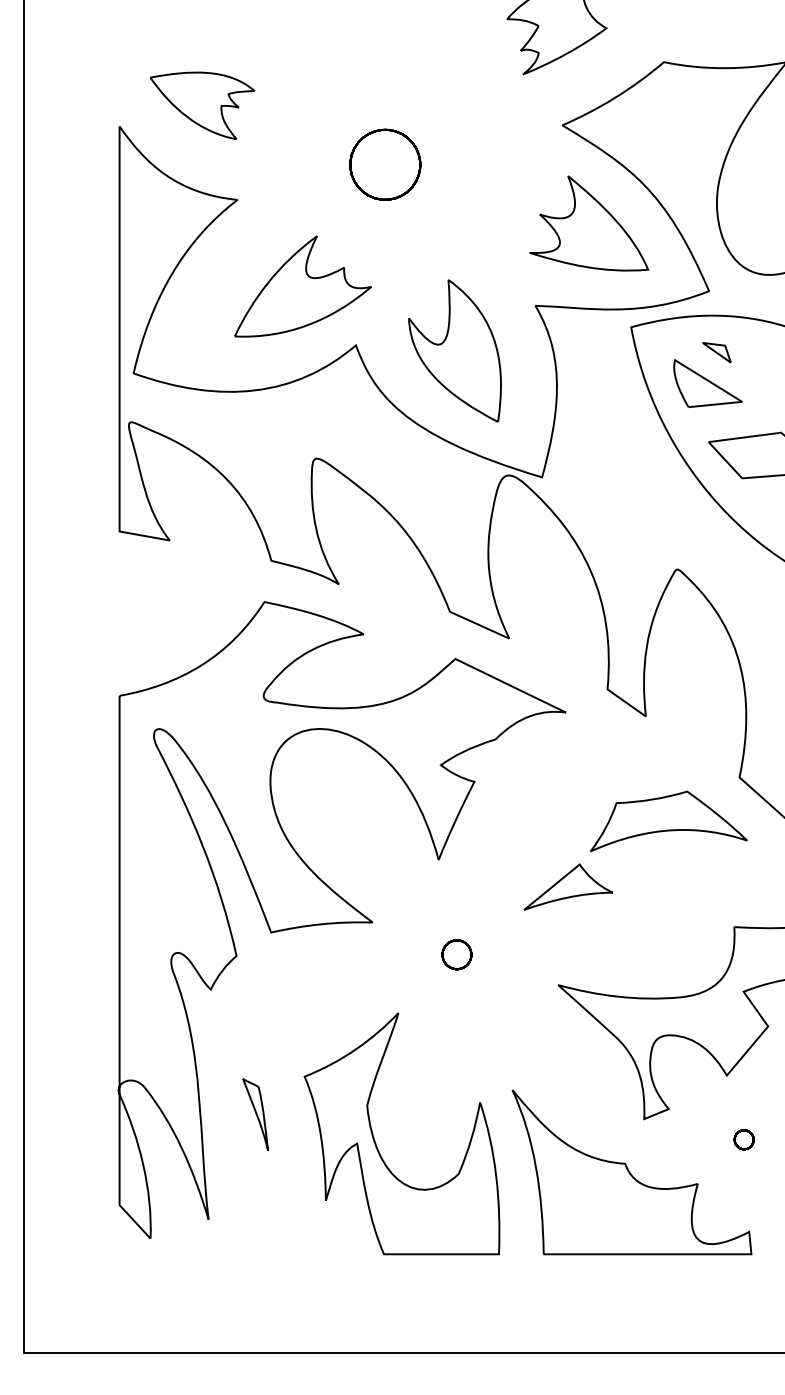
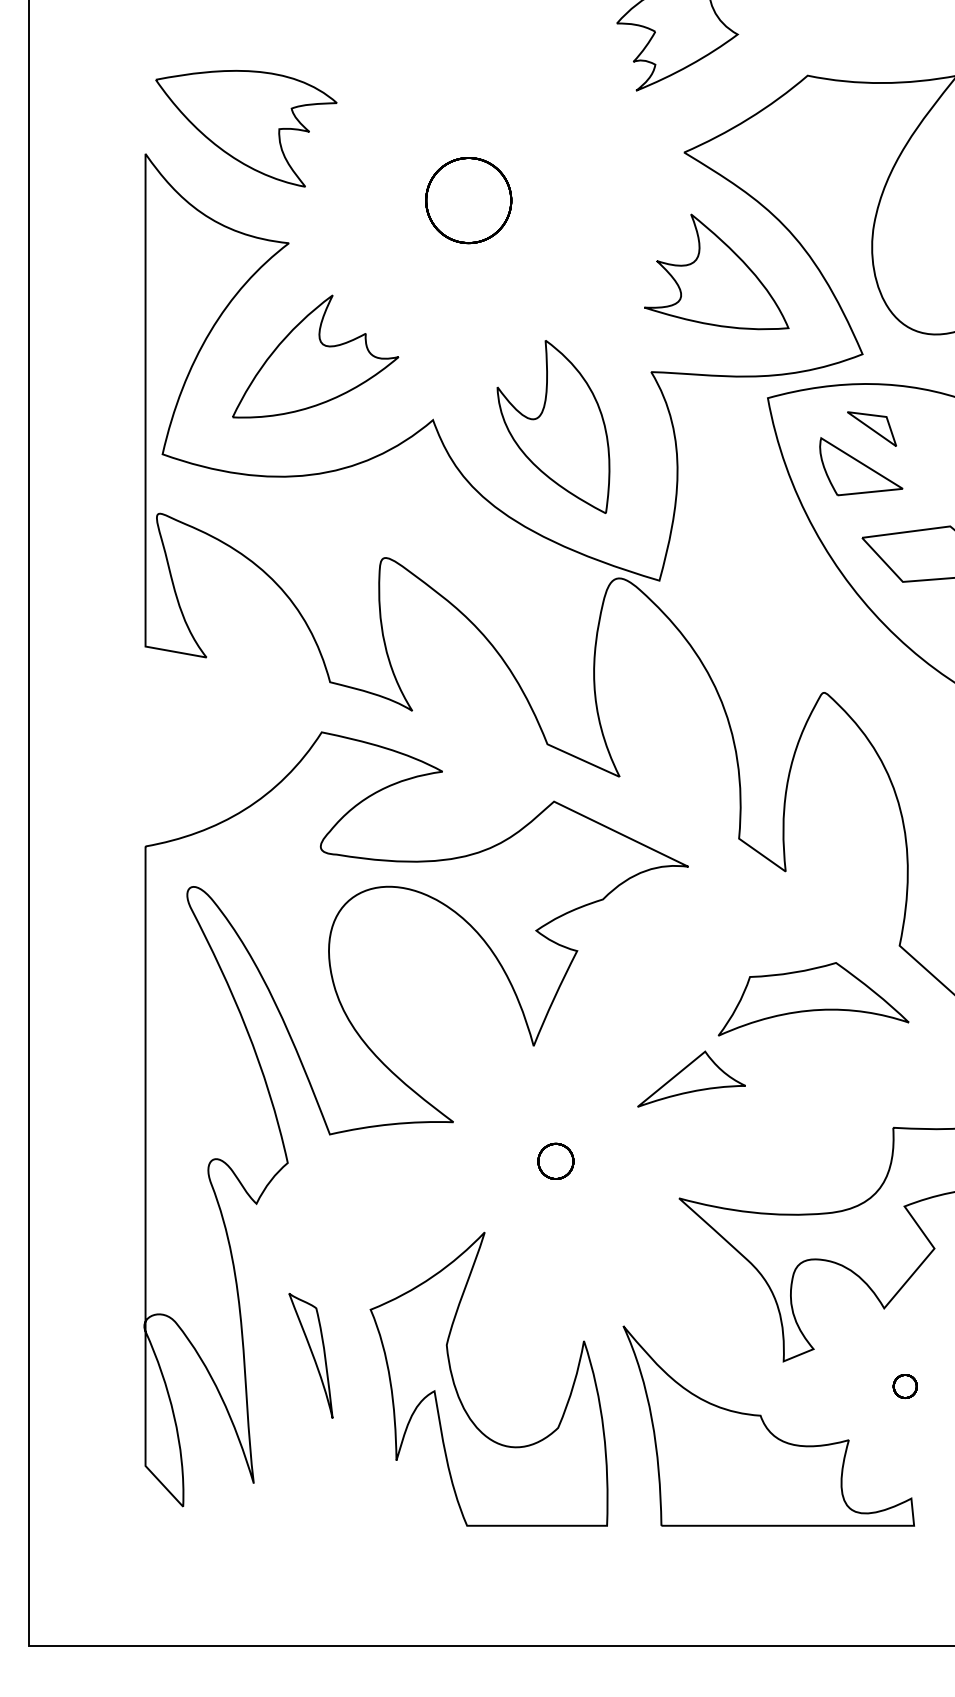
part: (202, 105) -> (246, 128), size x1.43
part: (302, 286) -> (315, 356), moved
part: (716, 352) -> (871, 428), size x1.43
part: (255, 1114) -> (310, 1355), size x1.43

